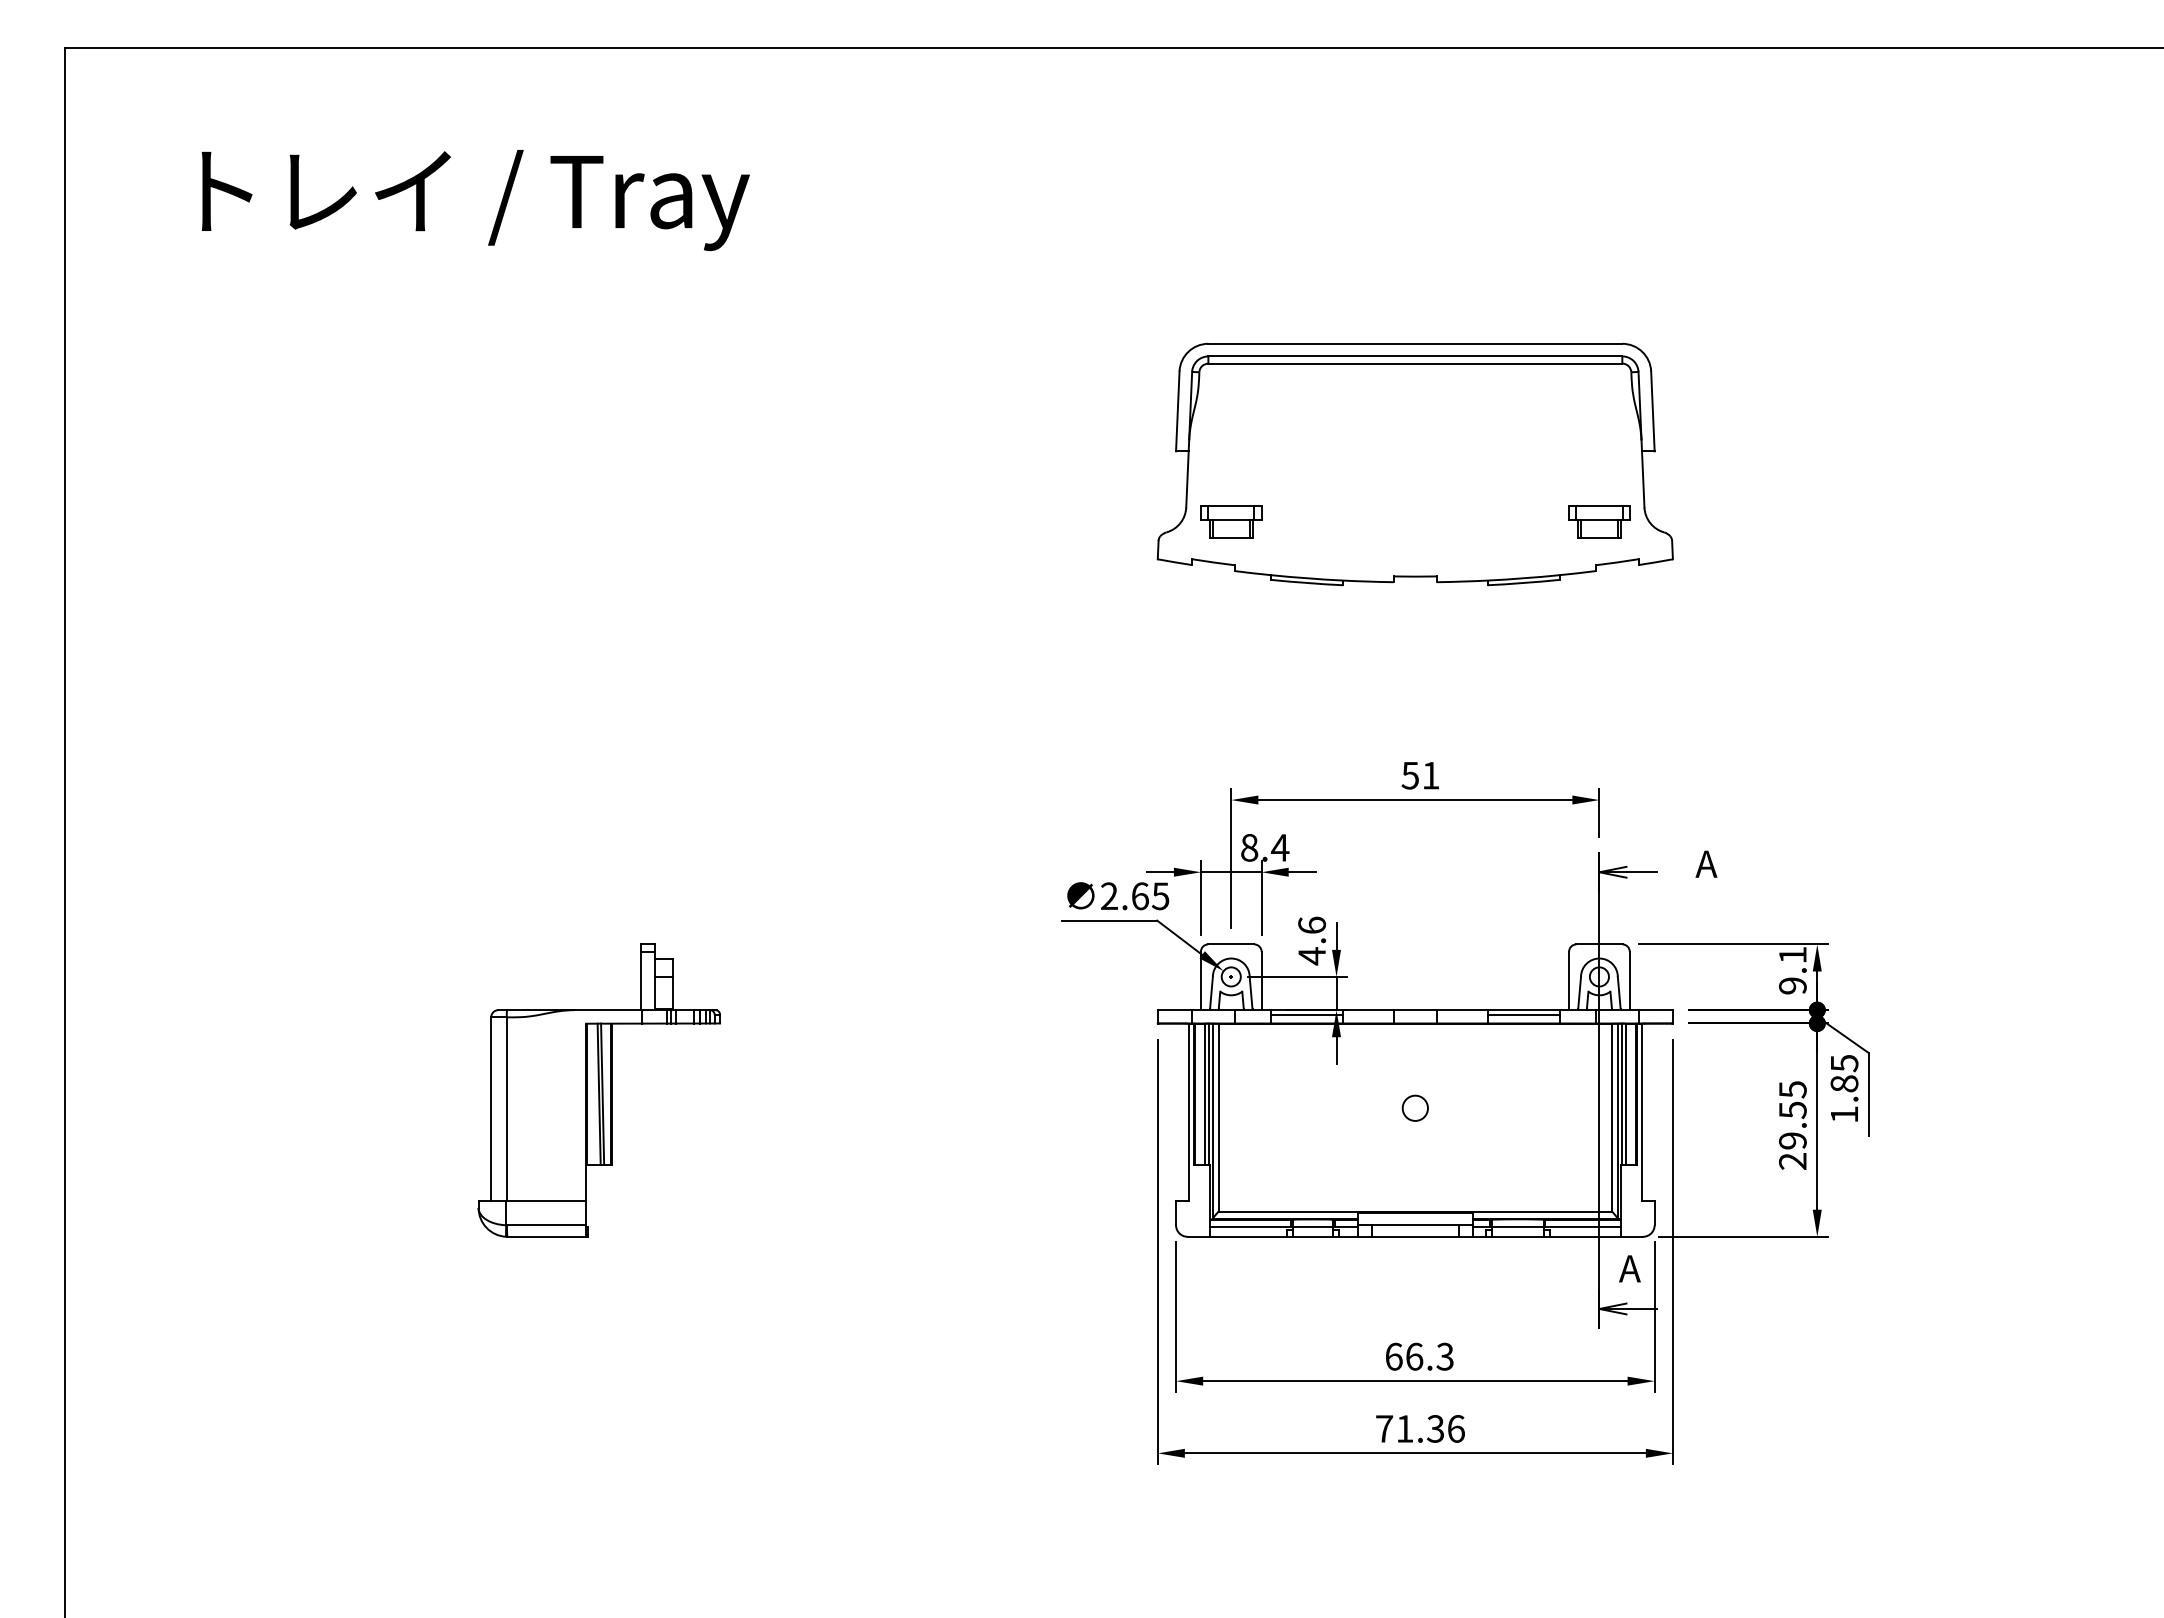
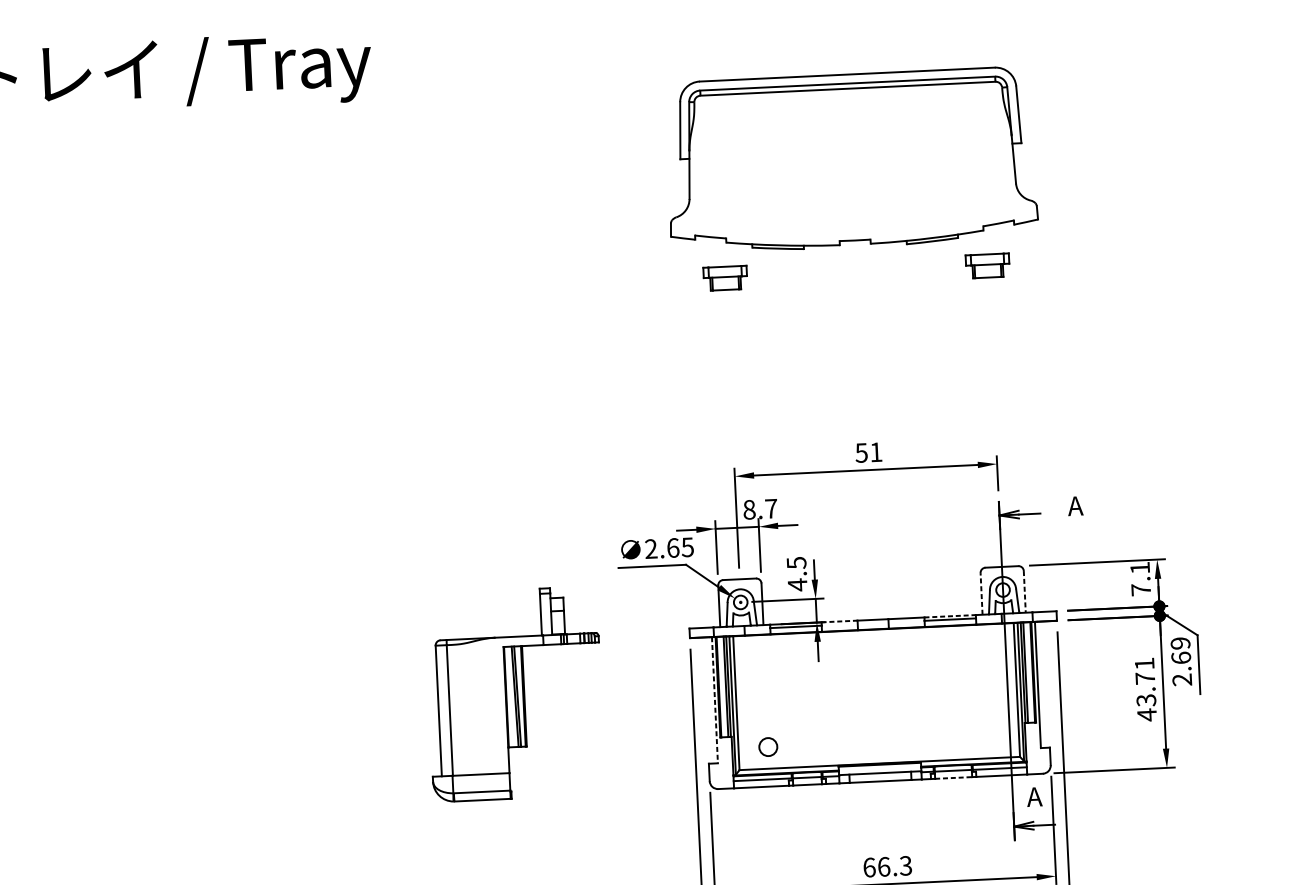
part: (1414, 464) -> (850, 160), moved
text: (1280, 847) -> (771, 508), 8.4 -> 8.7
text: (1312, 925) -> (796, 563), 4.6 -> 4.5
line: (1569, 980) -> (981, 593), solid -> dashed
line: (1629, 981) -> (1024, 592), solid -> dashed
text: (1792, 985) -> (1140, 589), 9.1 -> 7.1
line: (1368, 1010) -> (839, 621), solid -> dashed
line: (1524, 1010) -> (950, 616), solid -> dashed
text: (1844, 1089) -> (1181, 662), 1.85 -> 2.69
part: (598, 1090) -> (514, 694), moved
circle: (1414, 1107) -> (767, 746), moved
line: (1188, 1112) -> (714, 700), solid -> dashed
text: (1792, 1125) -> (1145, 689), 29.55 -> 43.71
line: (1517, 1236) -> (953, 777), solid -> dashed

